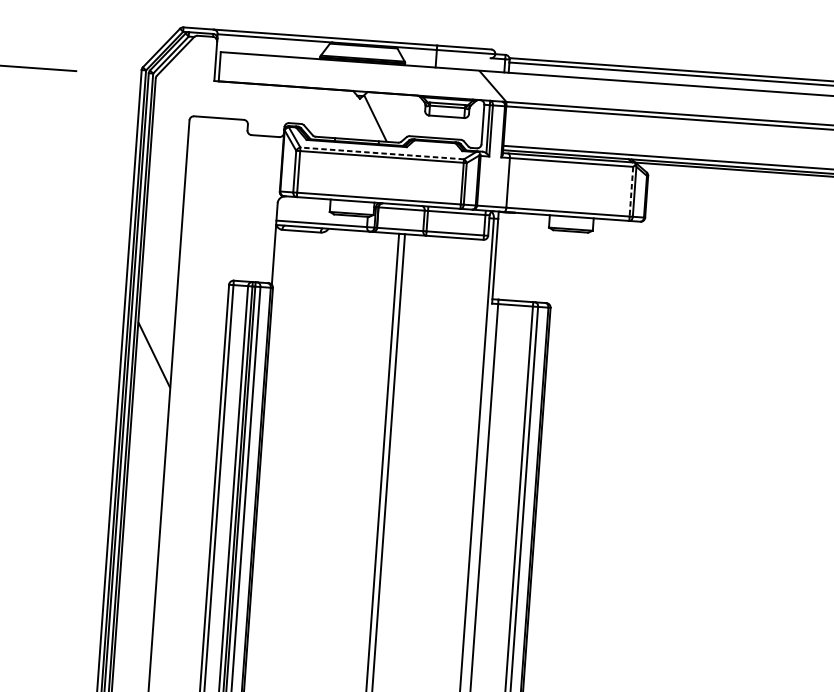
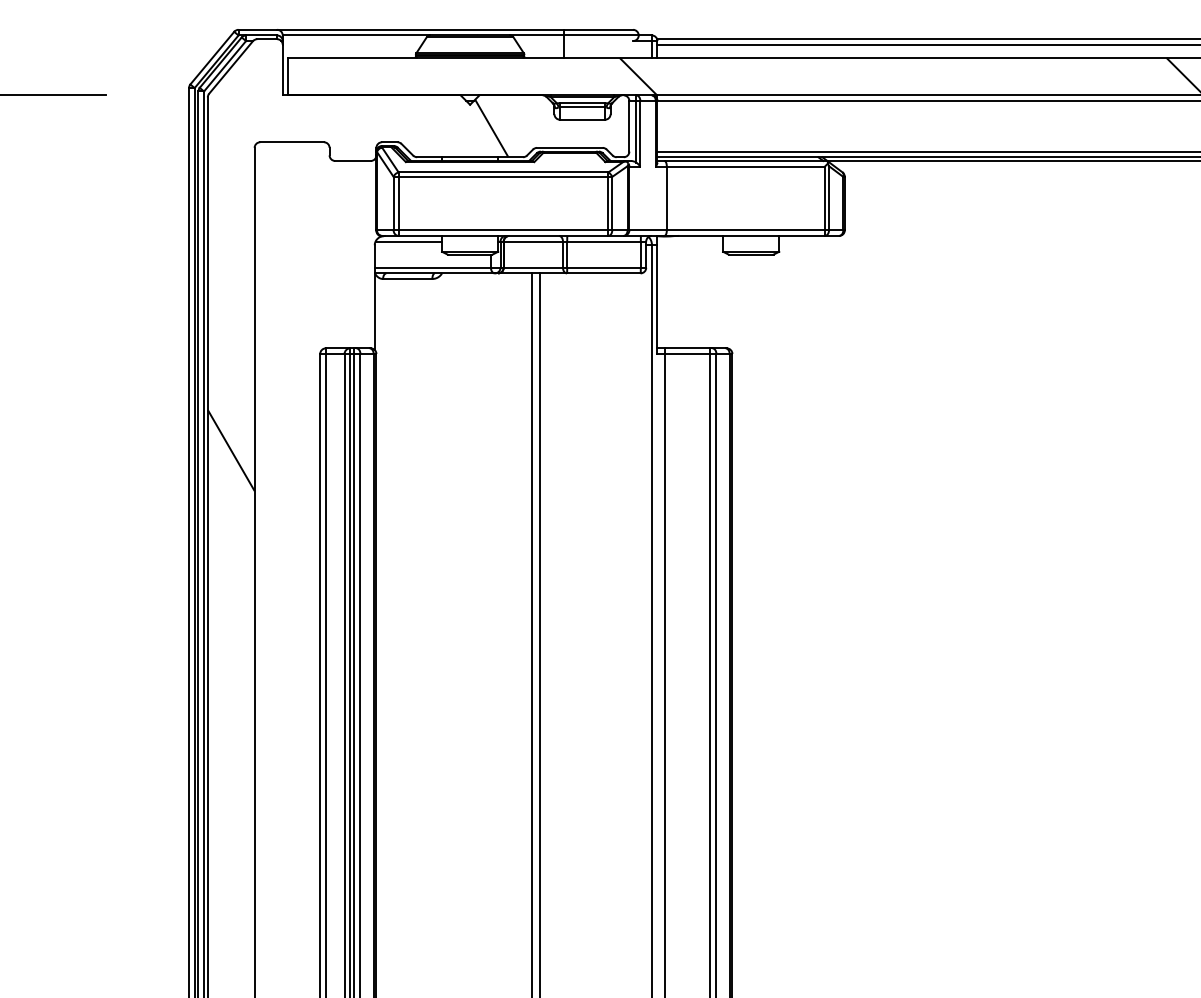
line: (382, 153) -> (503, 172), dashed -> solid
line: (631, 191) -> (824, 198), dashed -> solid
line: (304, 202) -> (408, 241), added

